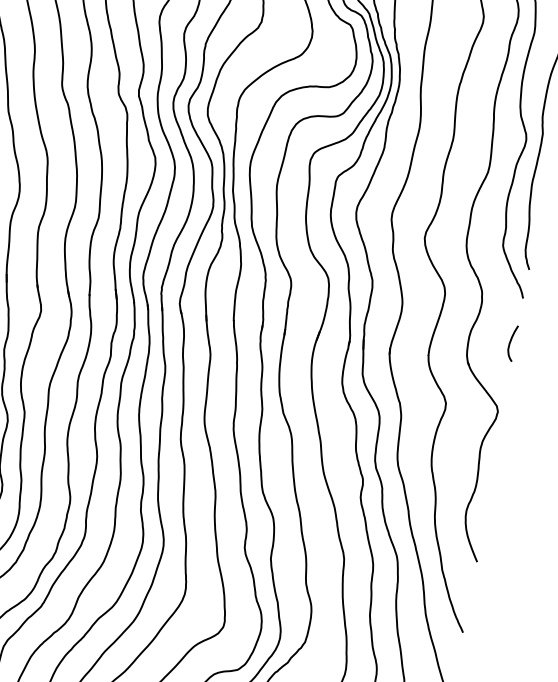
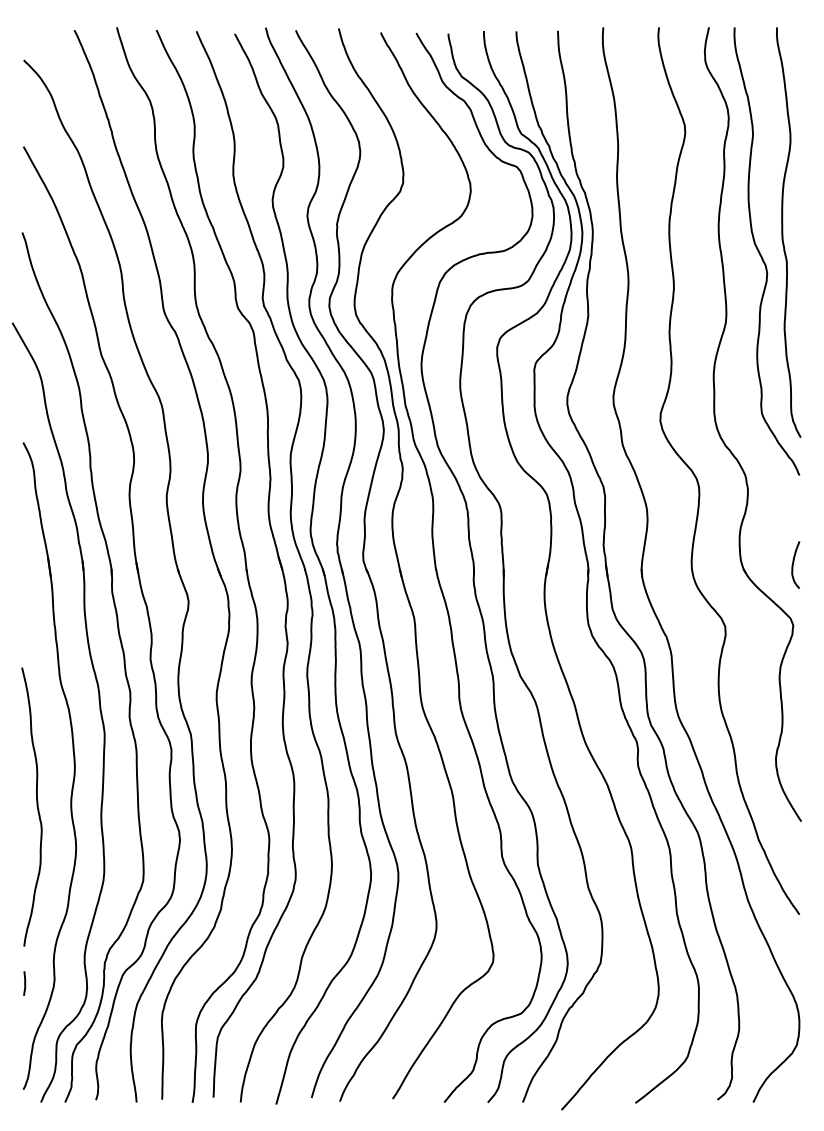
curve: (510, 342) -> (793, 564), moved

